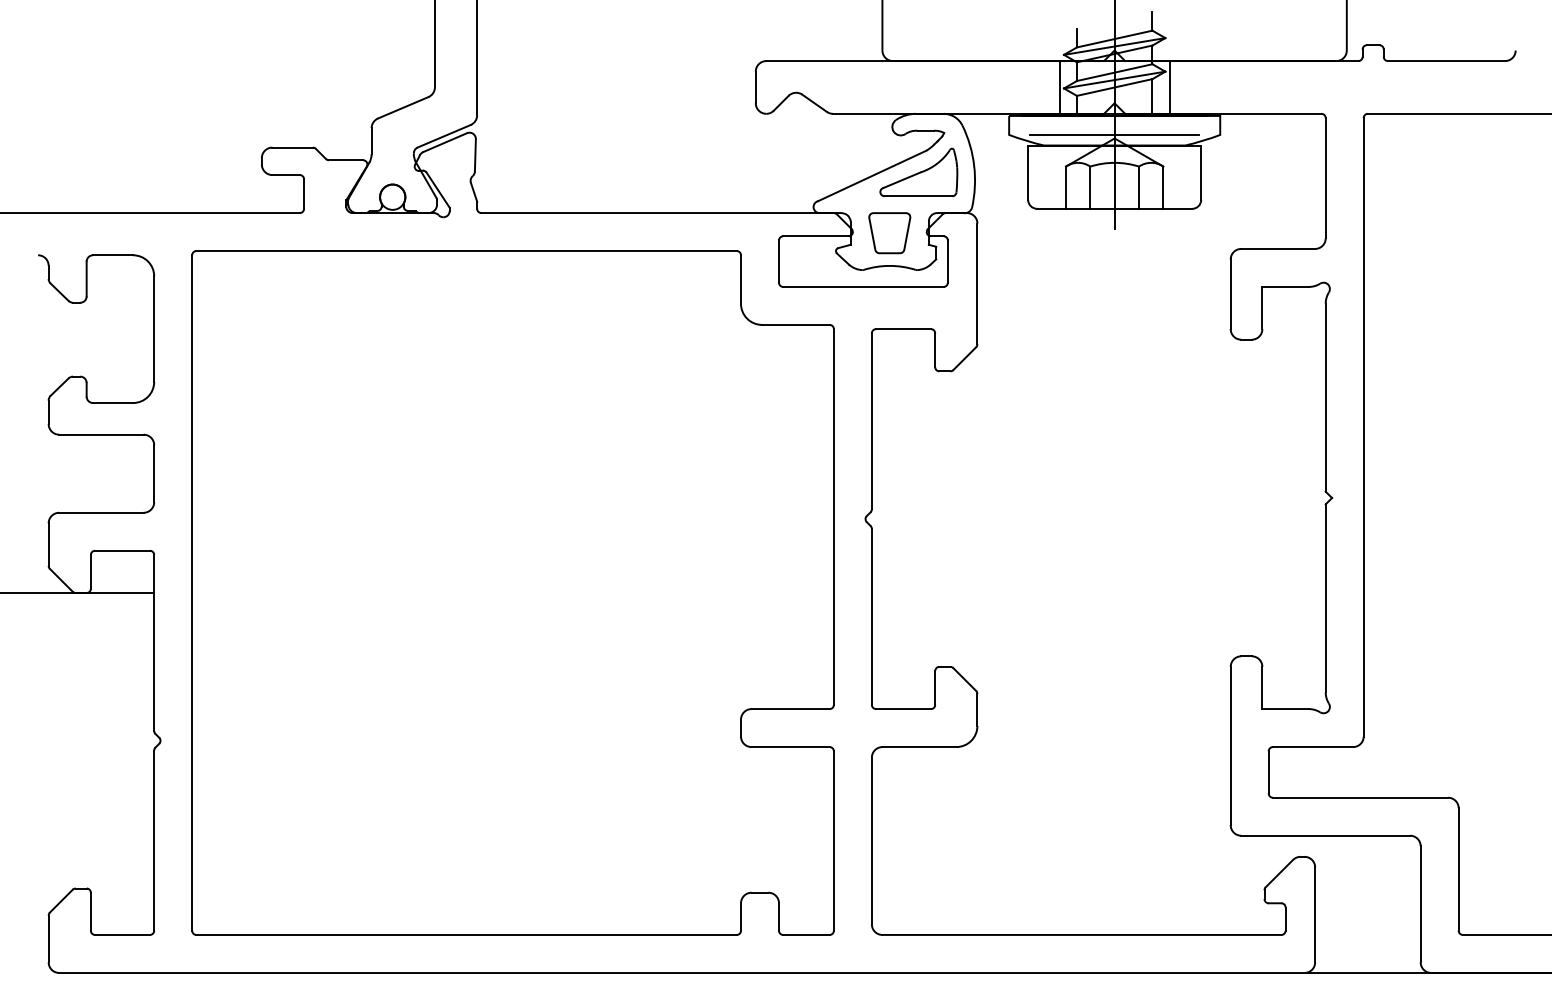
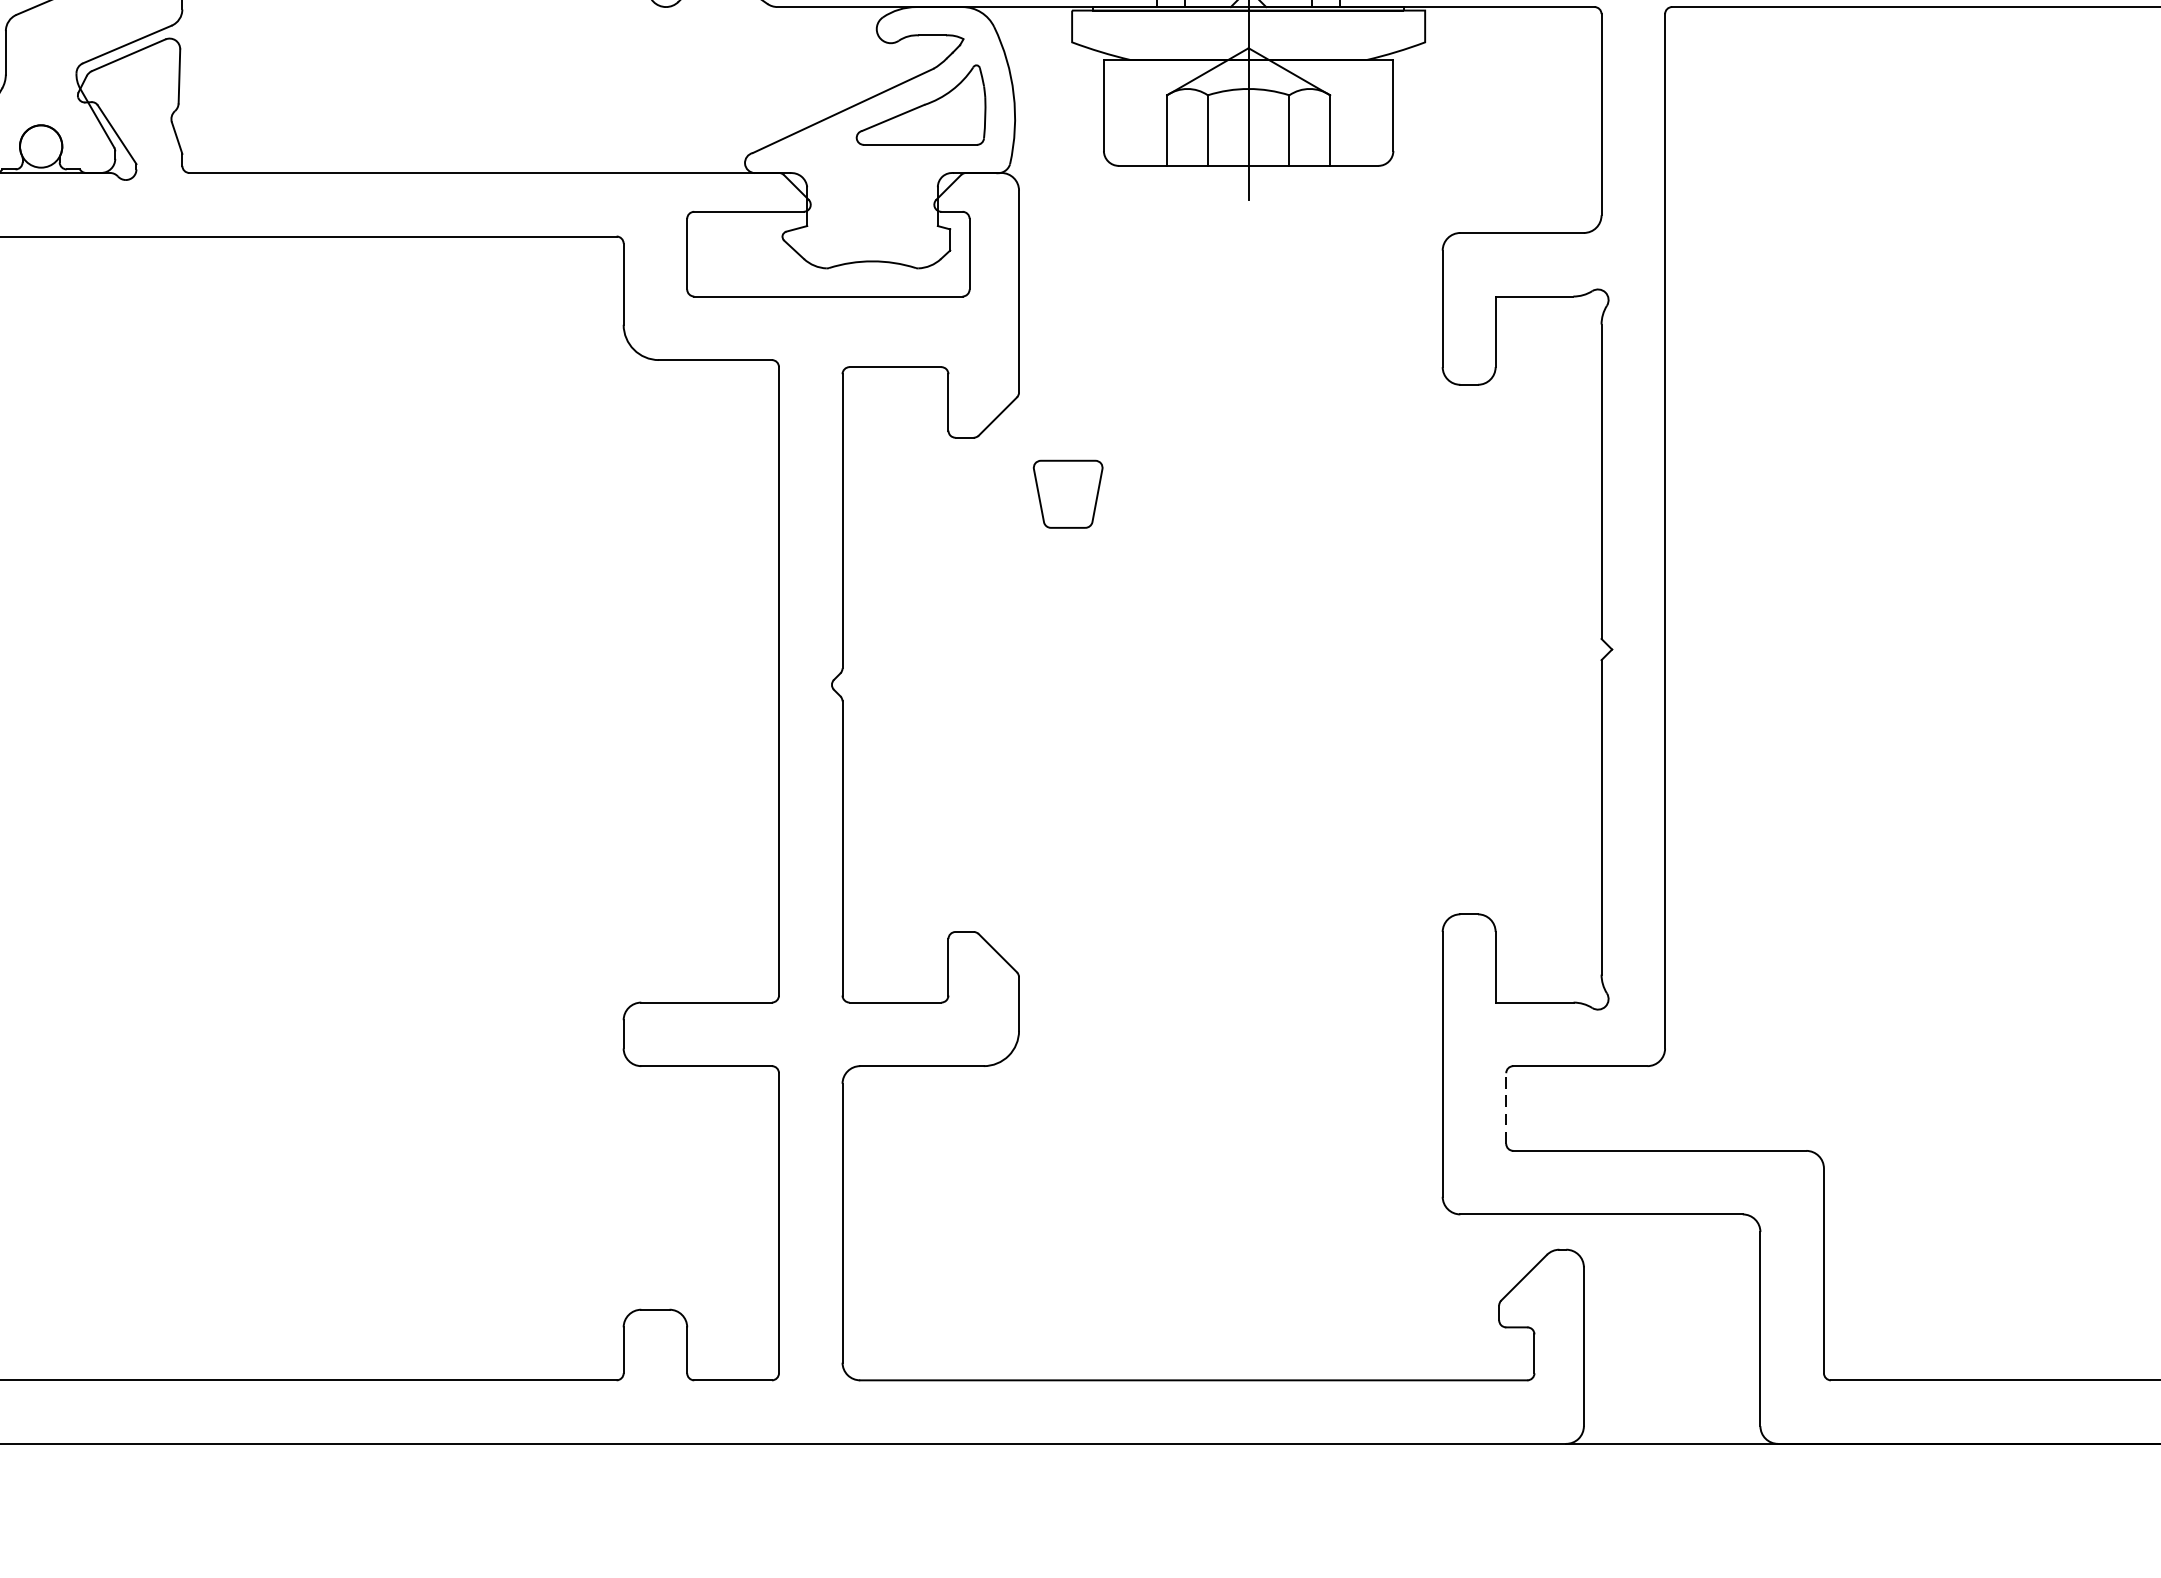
line: (1114, 134) -> (1248, 41), removed
part: (889, 233) -> (1067, 494), moved
line: (1268, 771) -> (1505, 1106), solid -> dashed

